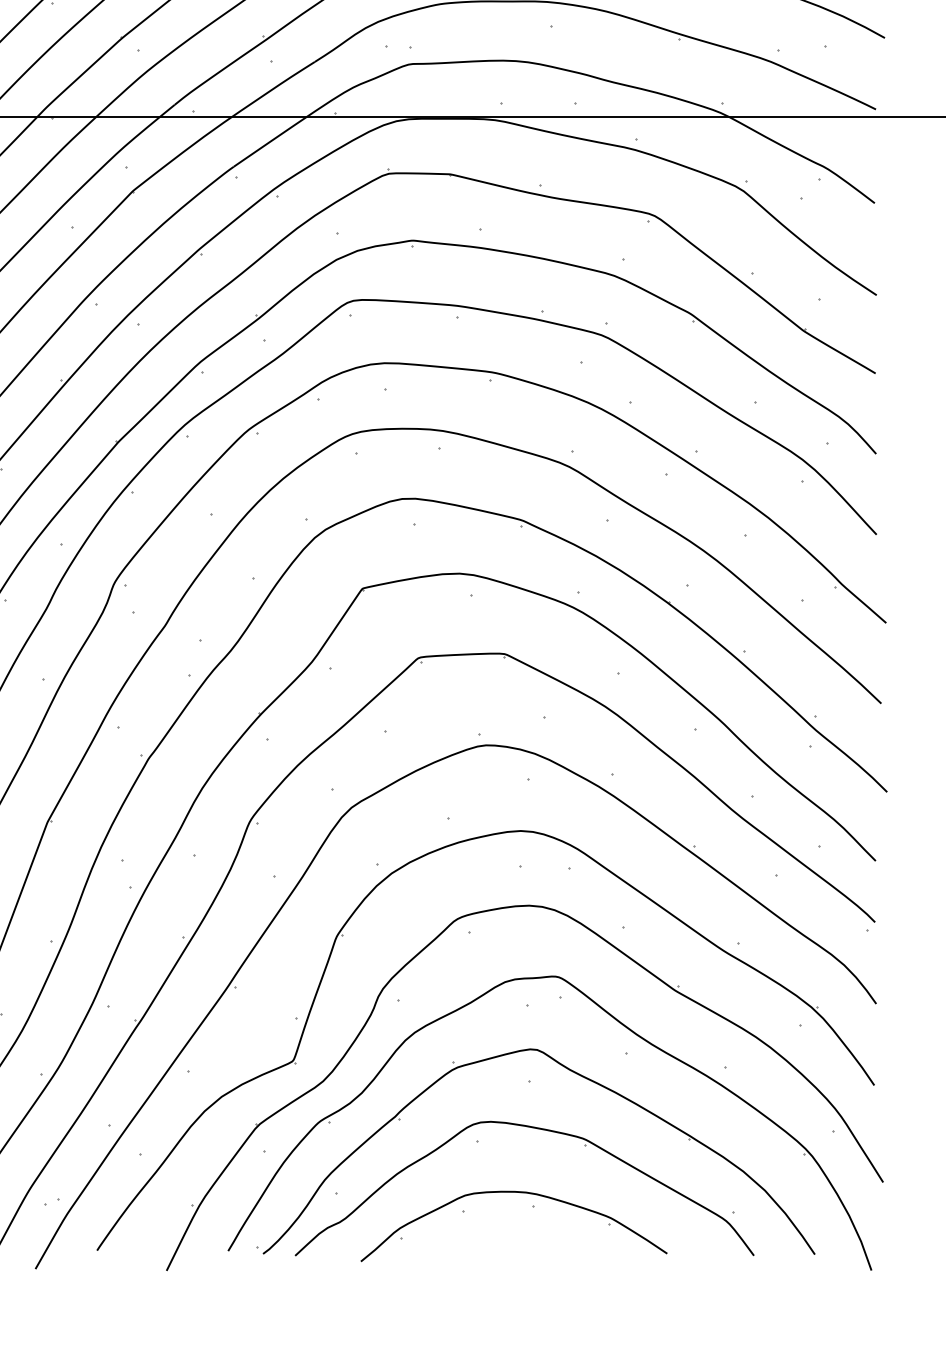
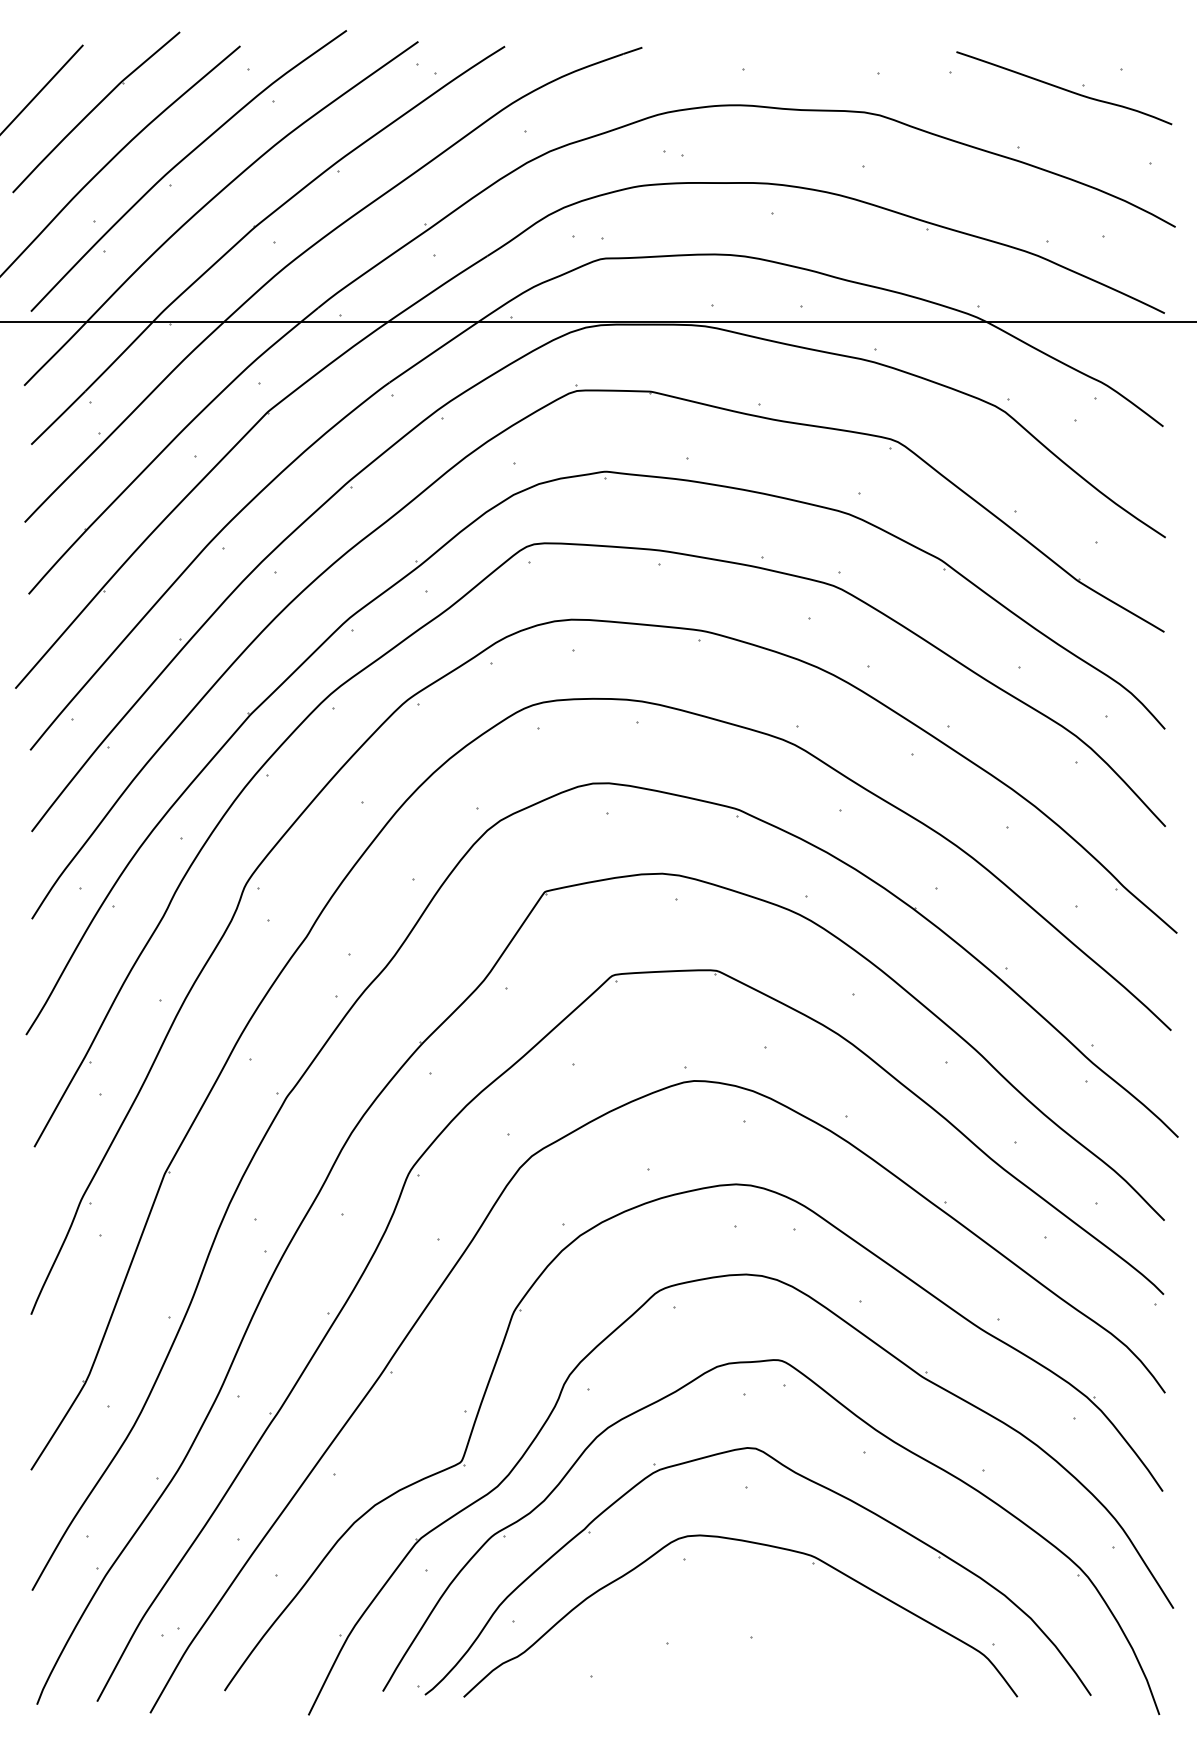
part: (517, 1193) -> (732, 1621), removed

